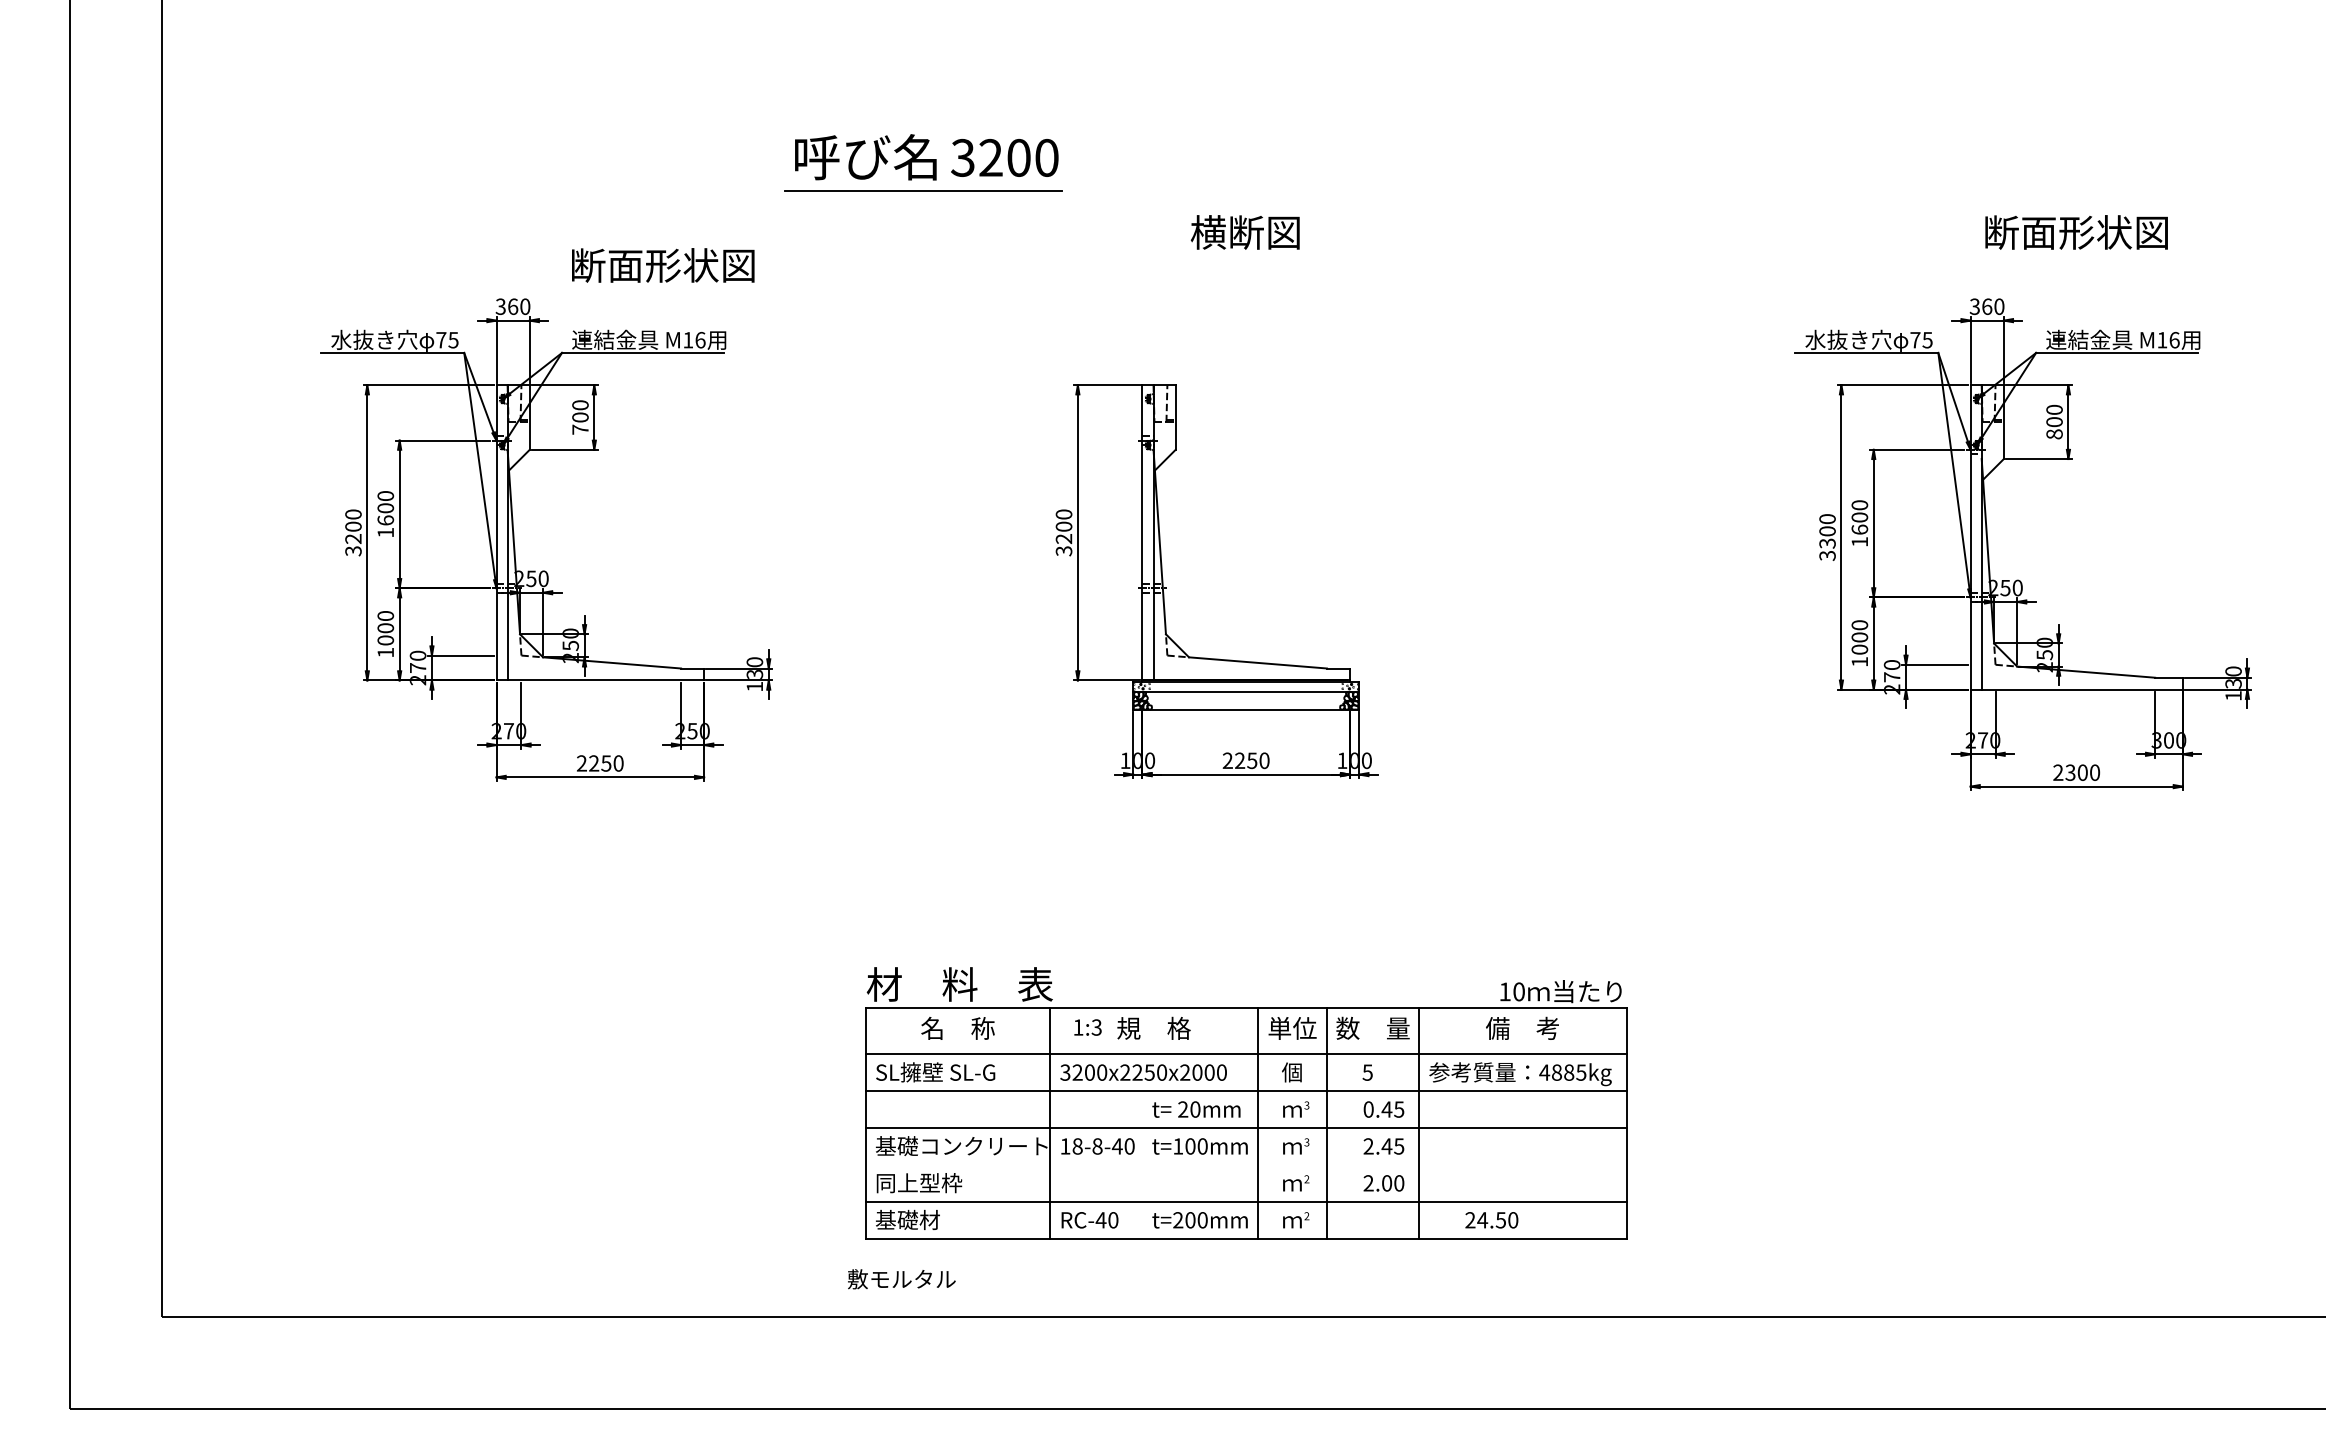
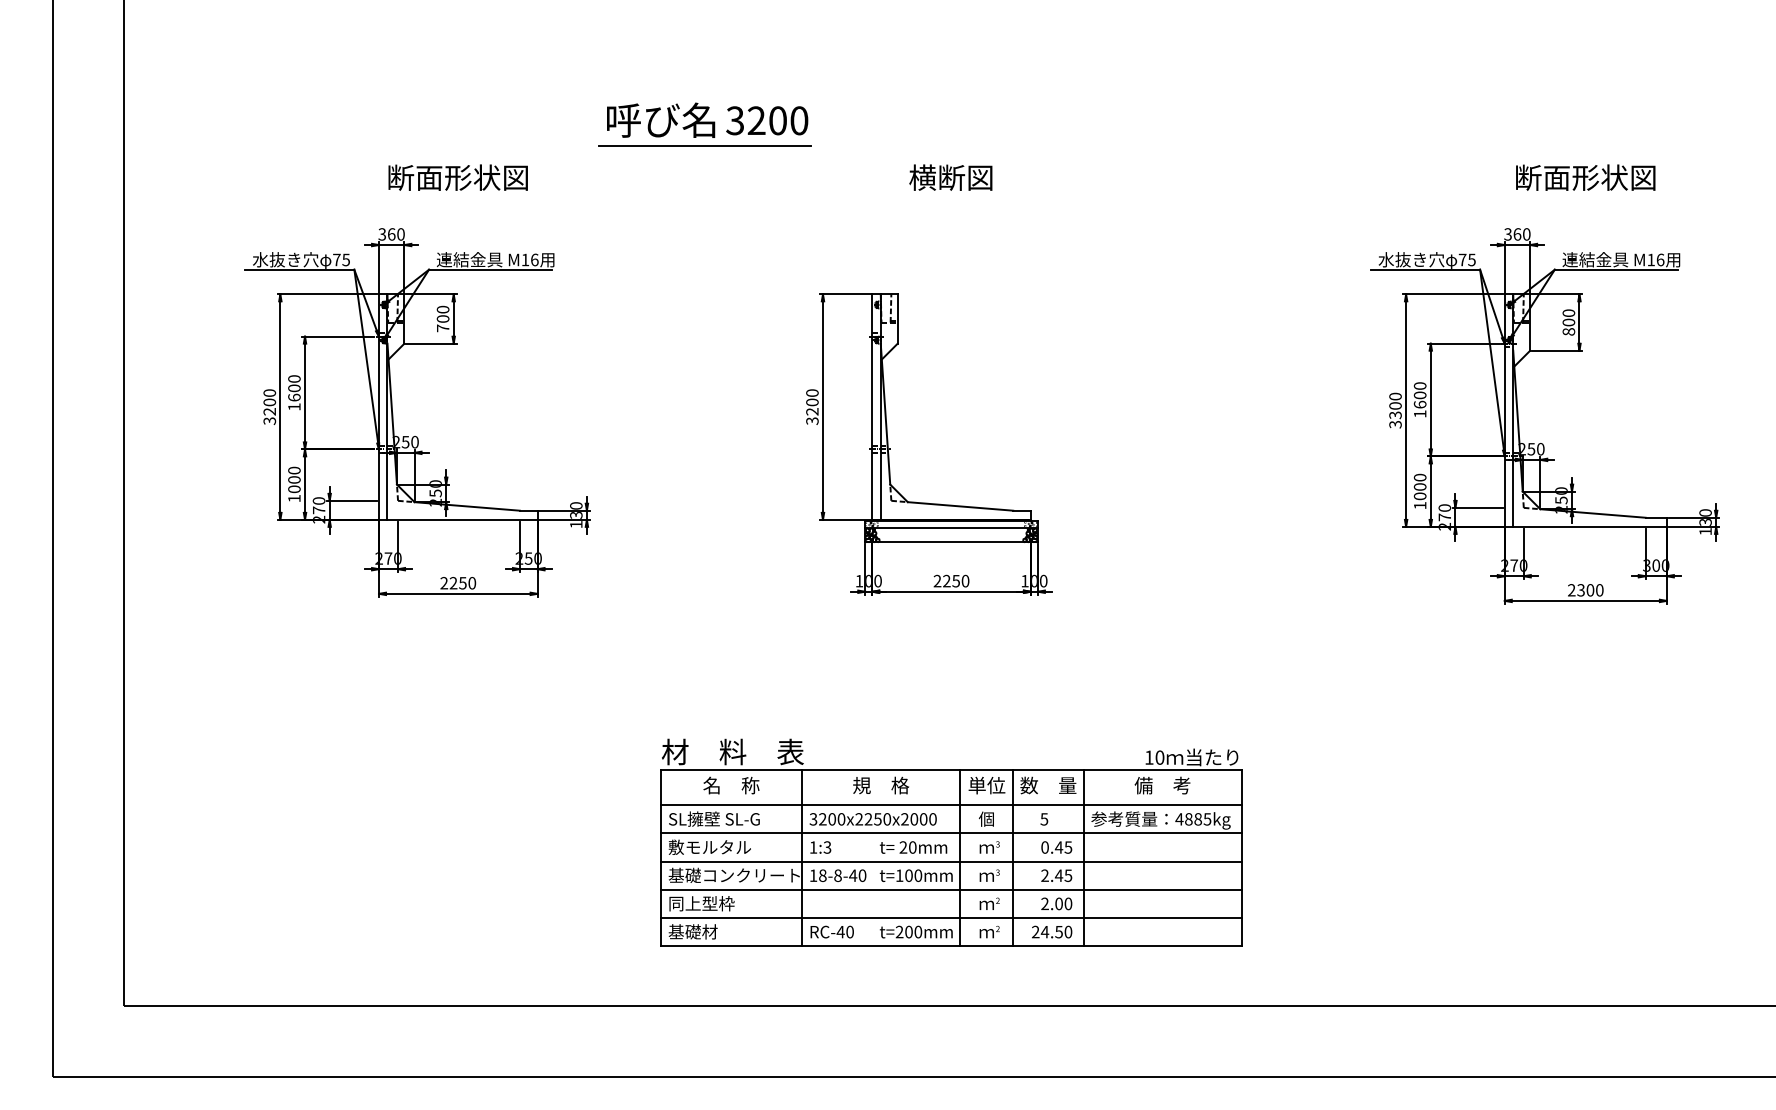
text: (663, 265) -> (458, 177), moved
text: (1087, 1027) -> (820, 847), moved
line: (1245, 1164) -> (951, 889), added
text: (1491, 1220) -> (1051, 932), moved
text: (901, 1279) -> (709, 847), moved

